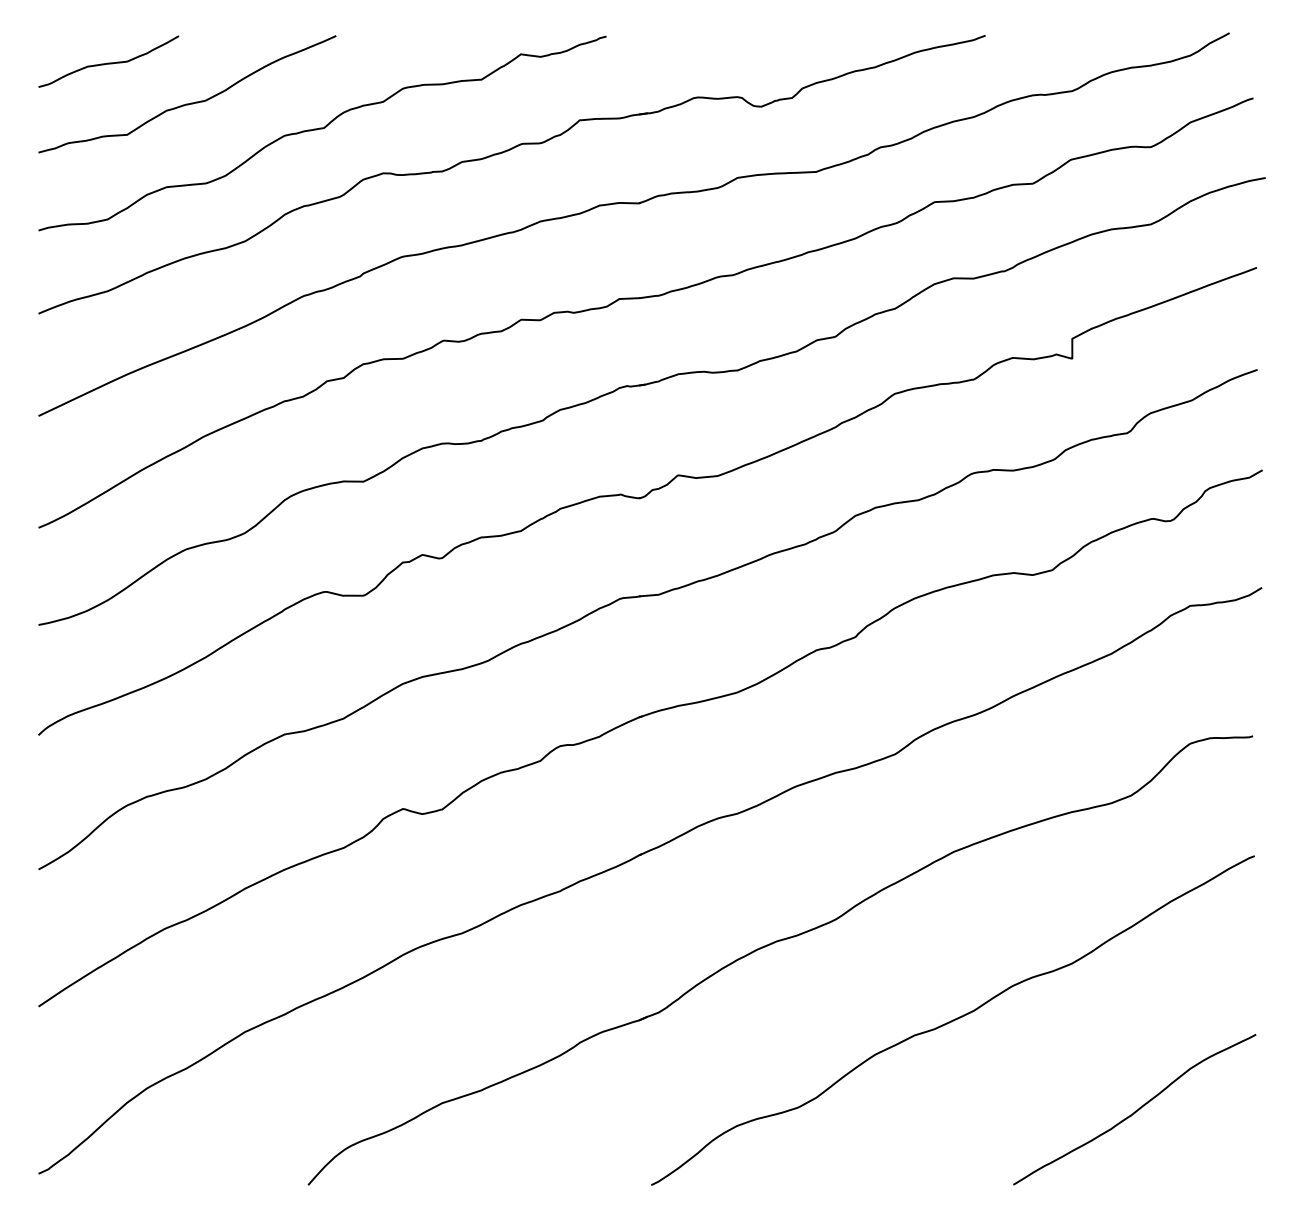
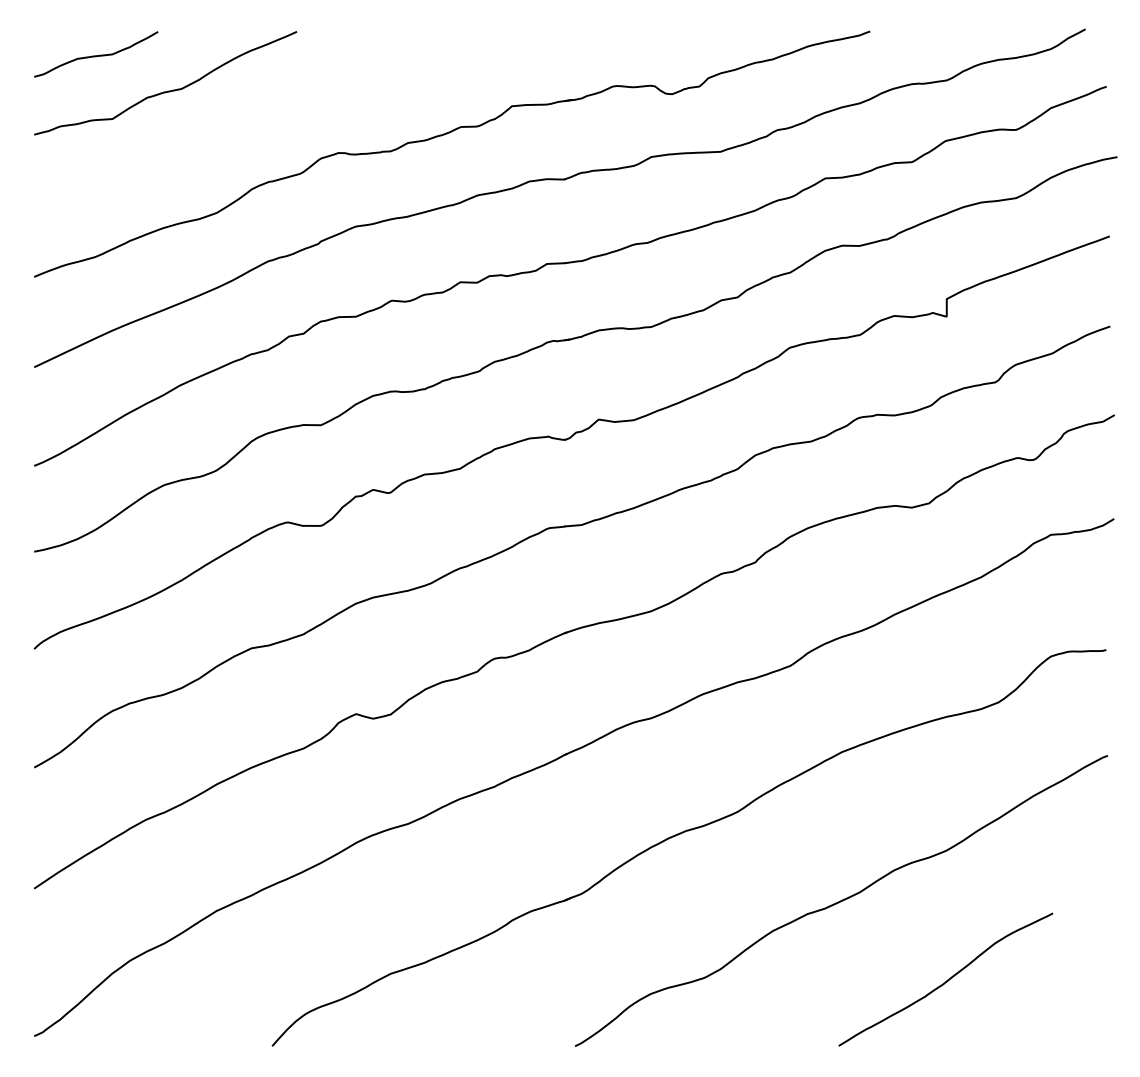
curve: (322, 129) -> (284, 114), removed
curve: (1135, 1110) -> (946, 980), moved

